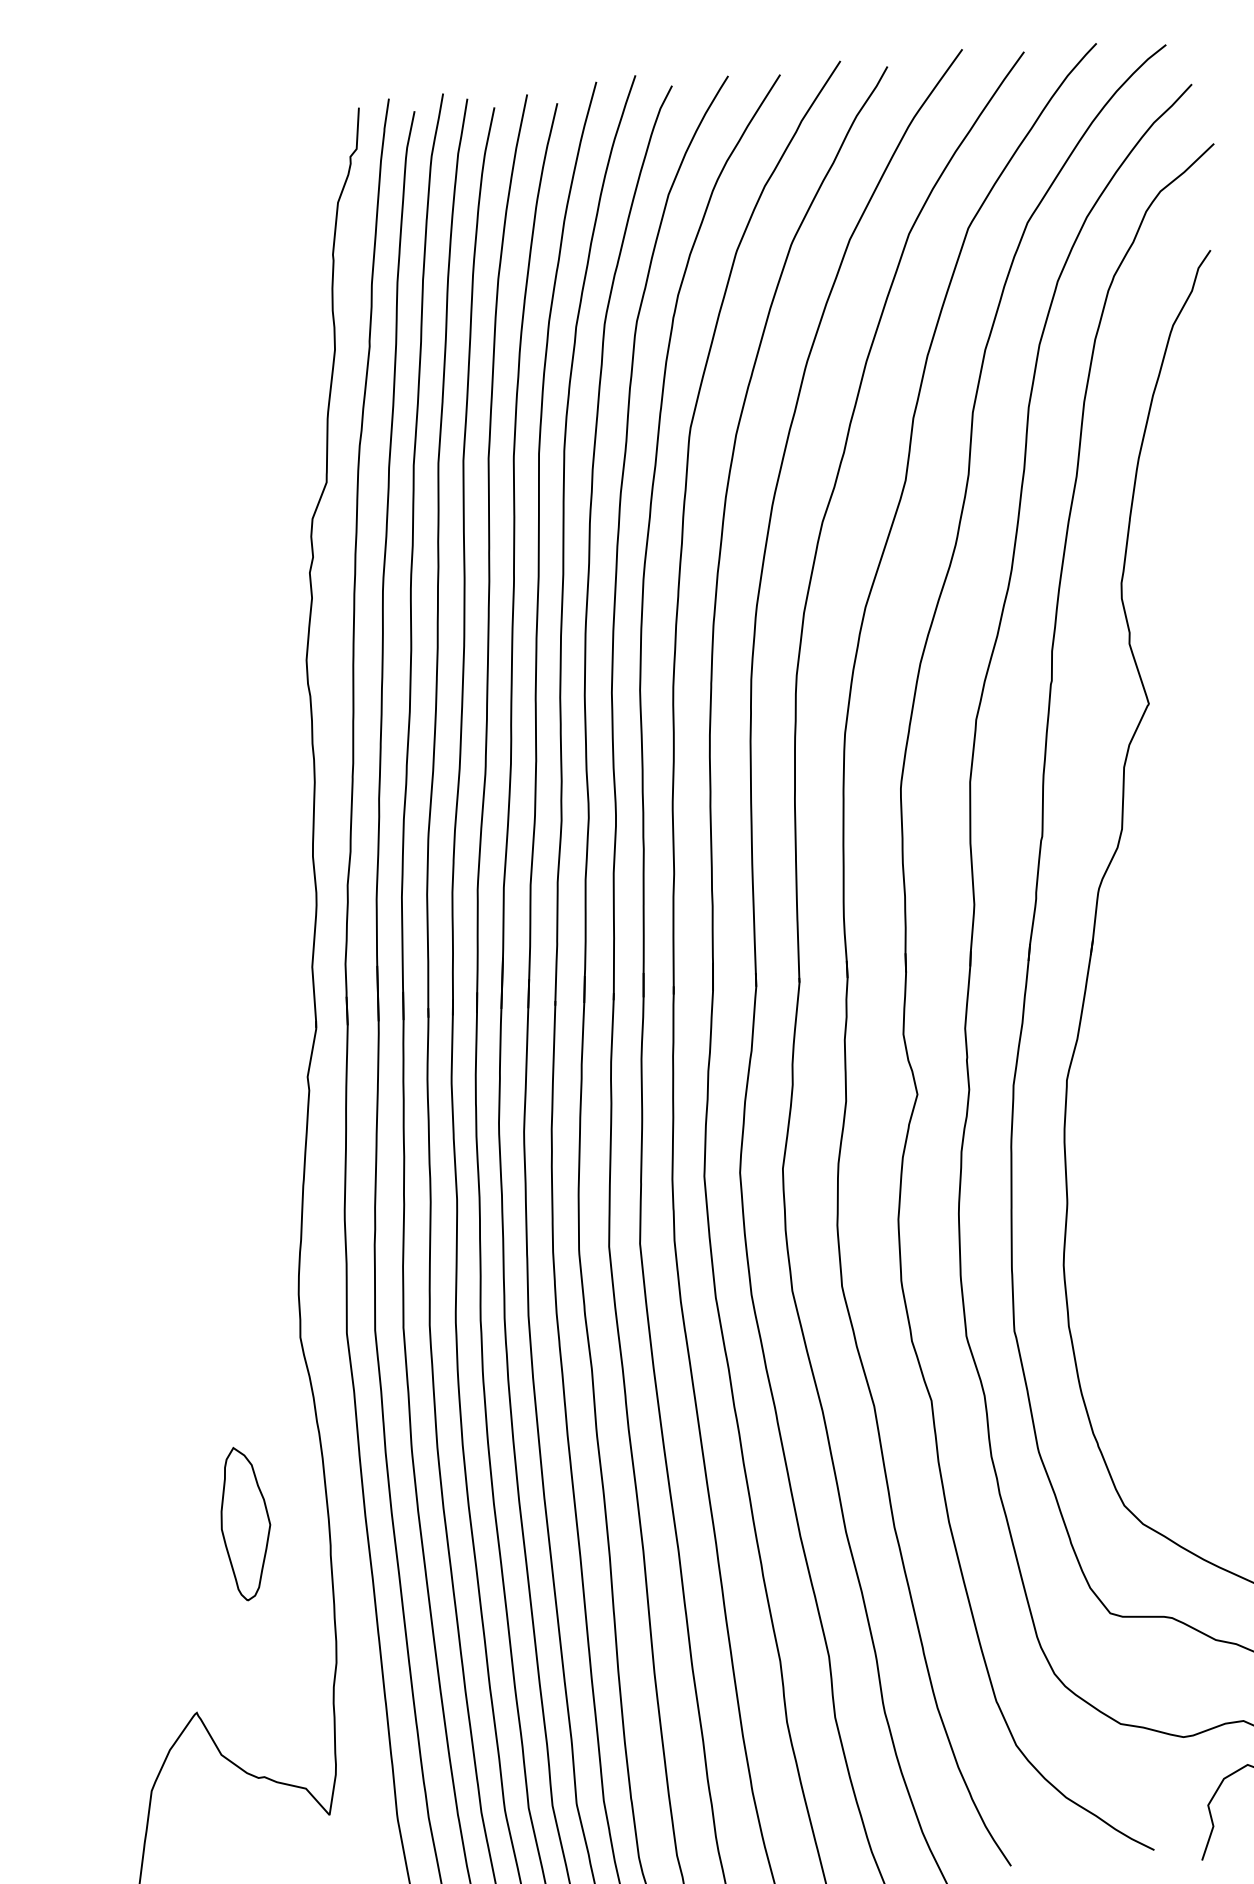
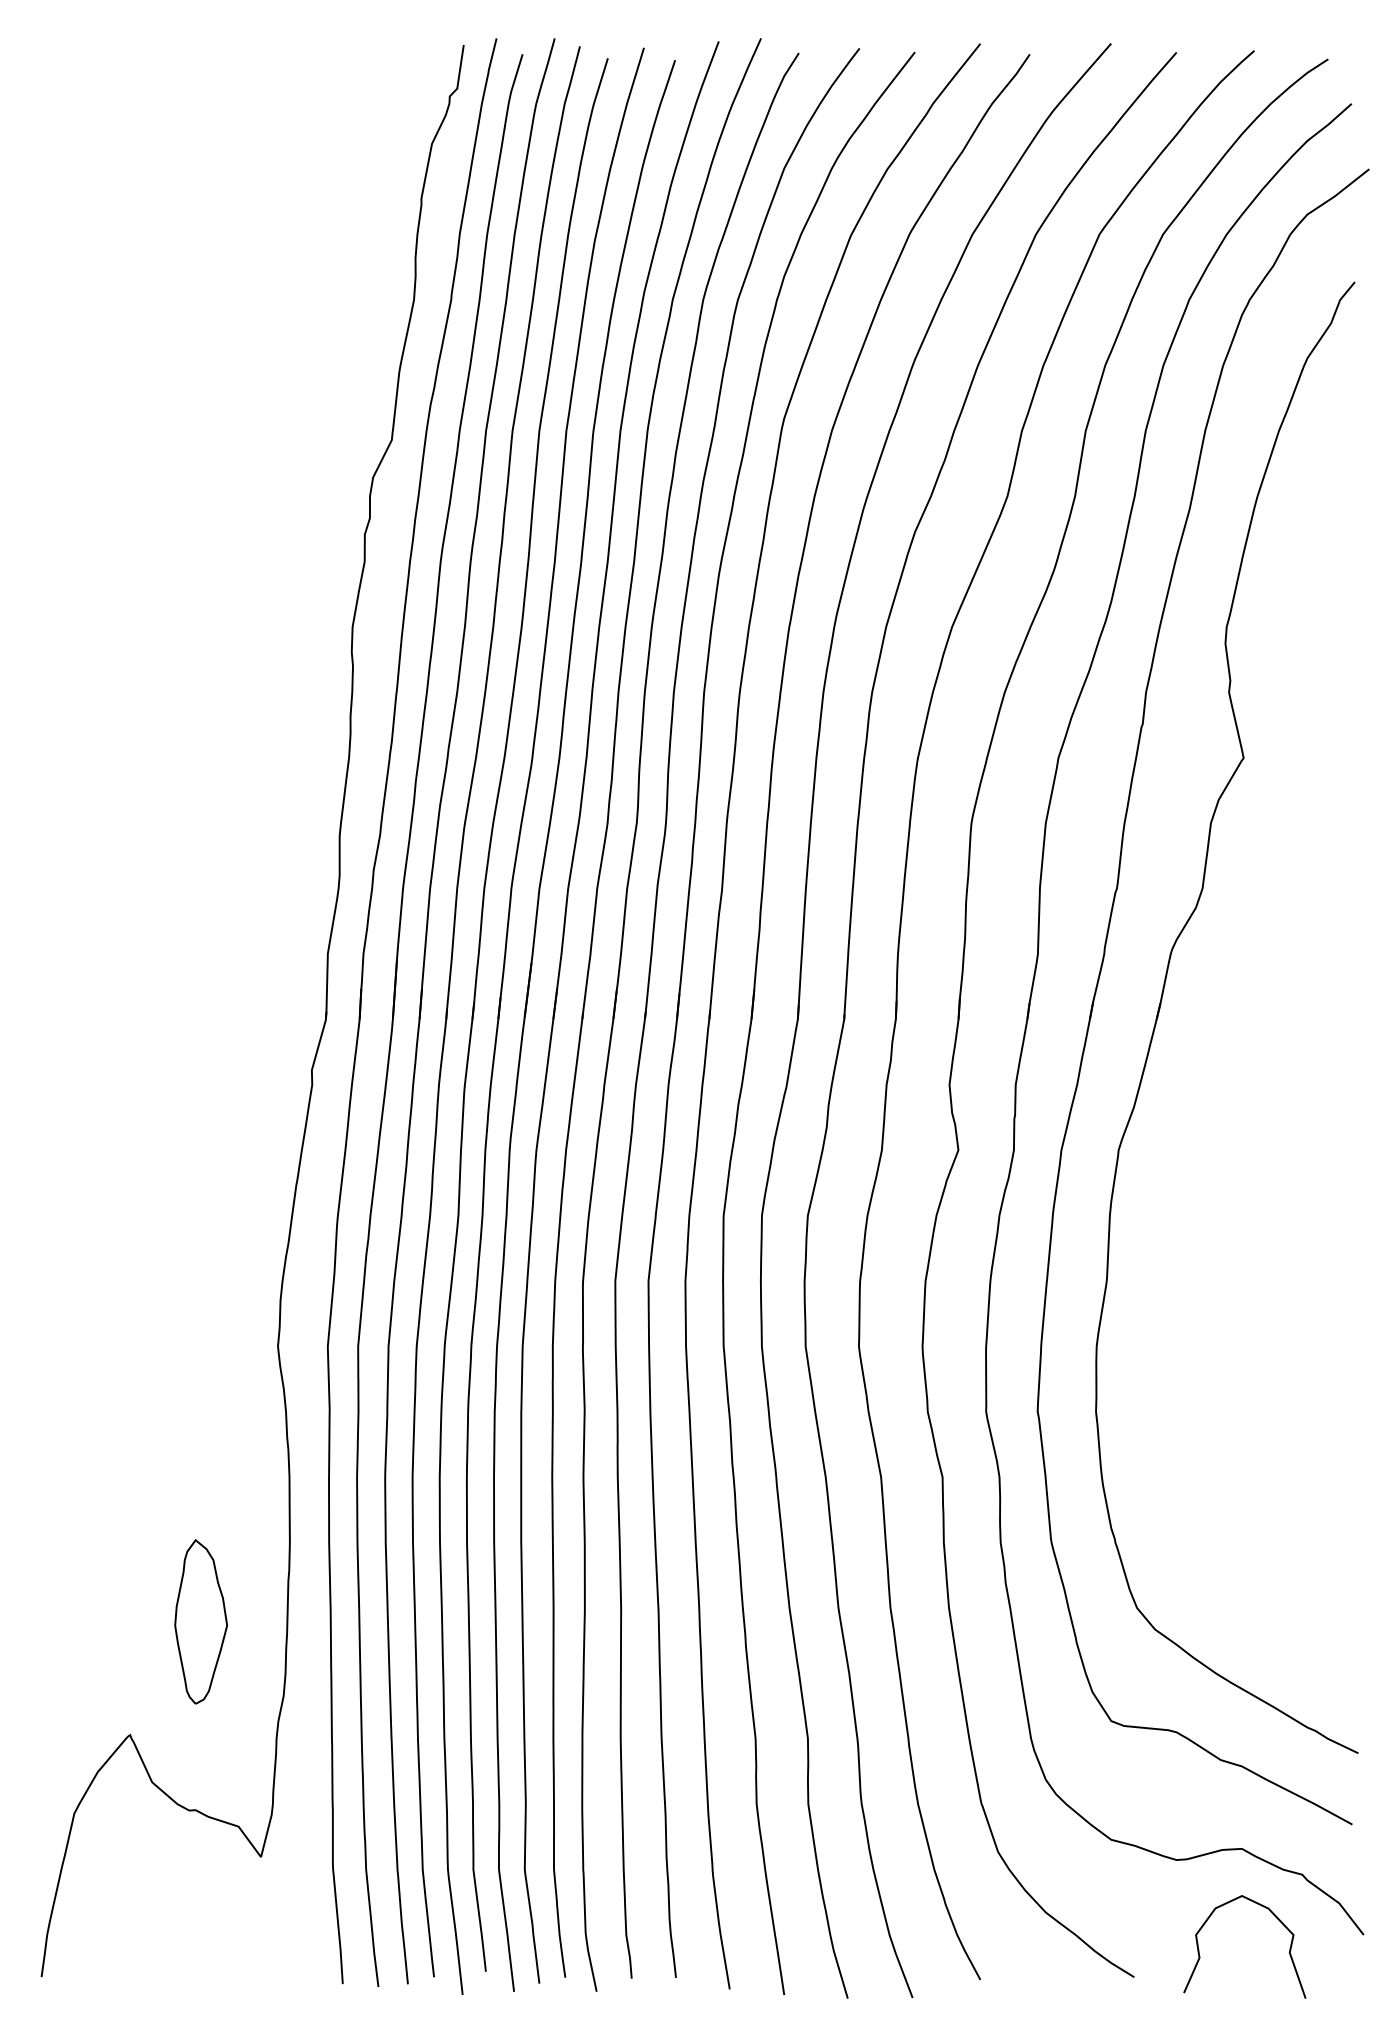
part: (245, 1523) -> (200, 1621), moved

